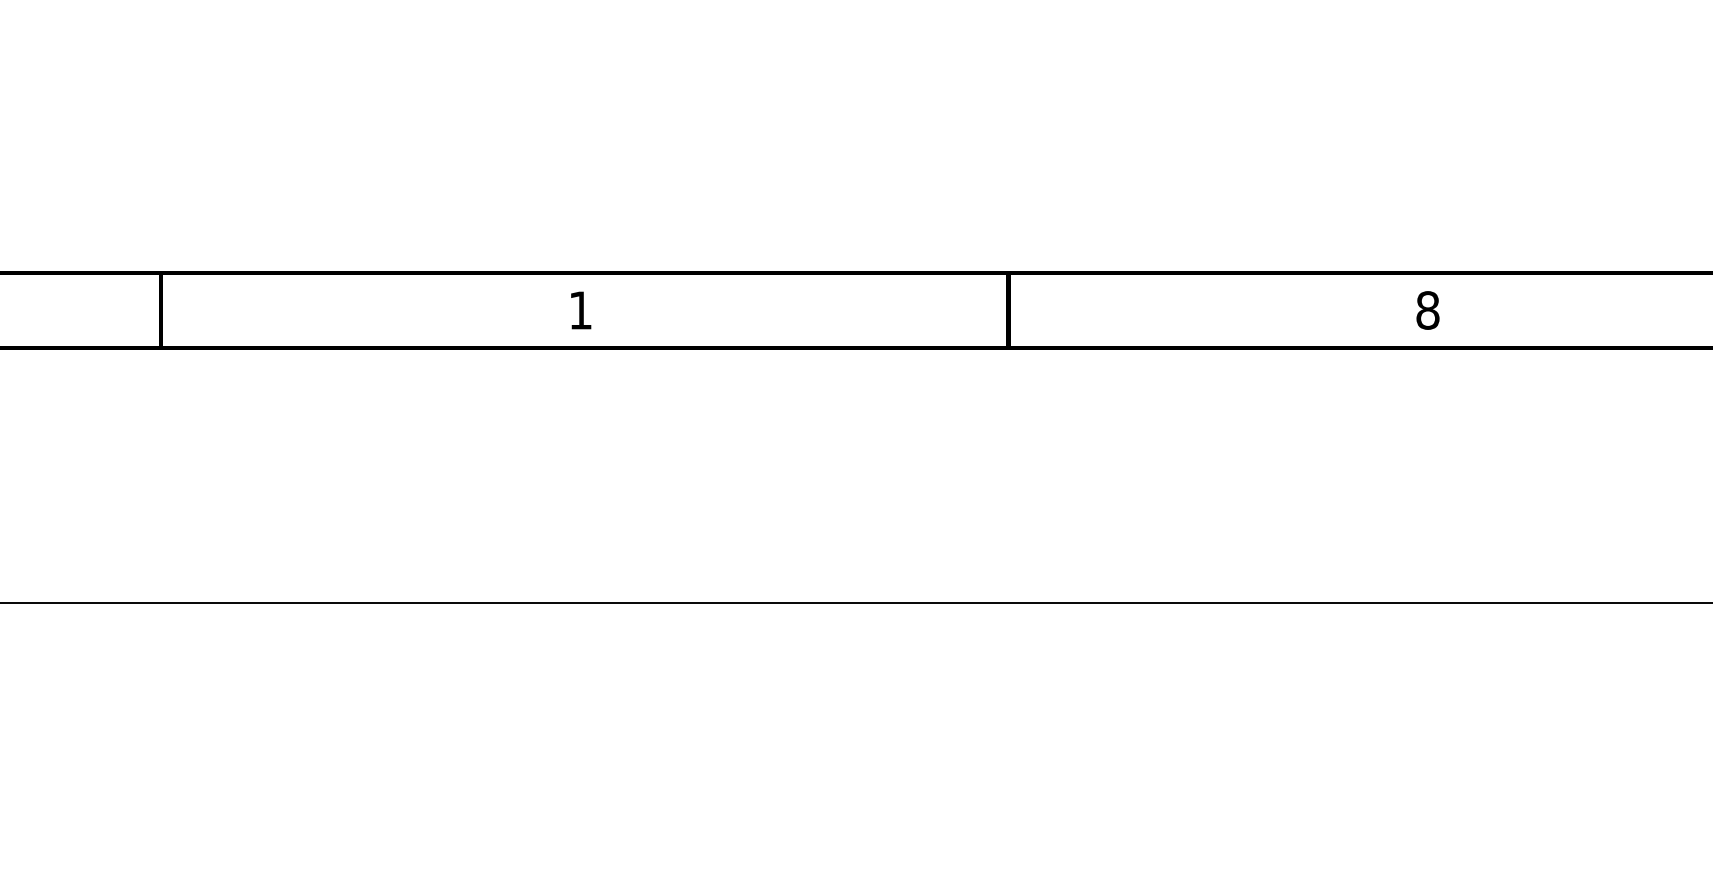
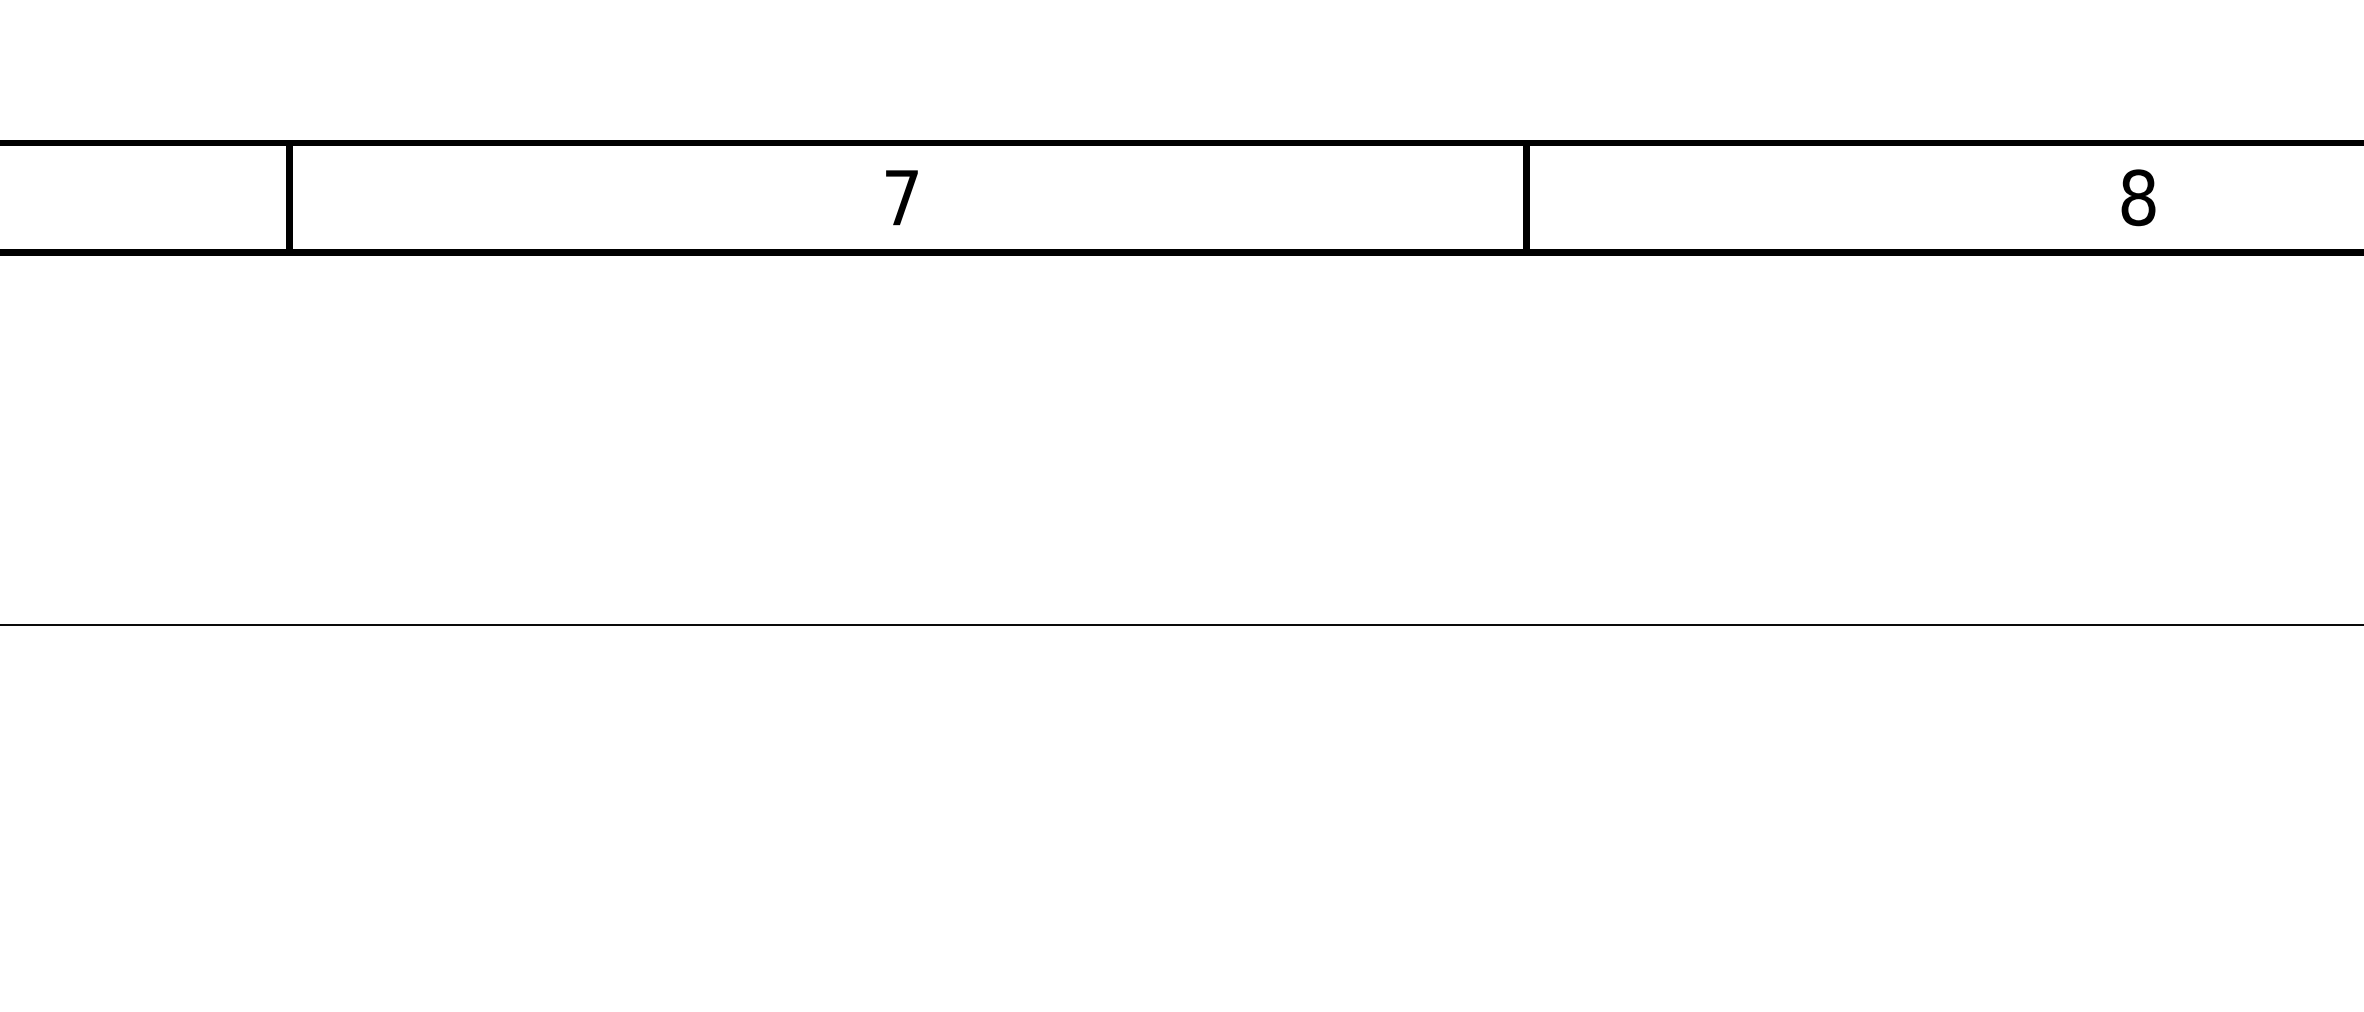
text: (580, 310) -> (901, 197), 1 -> 7

